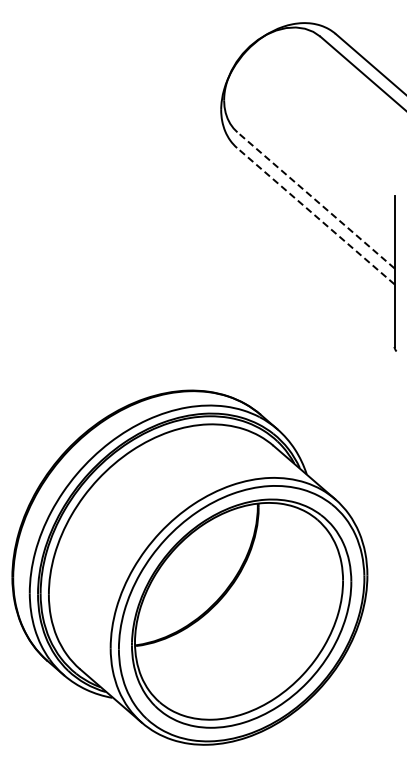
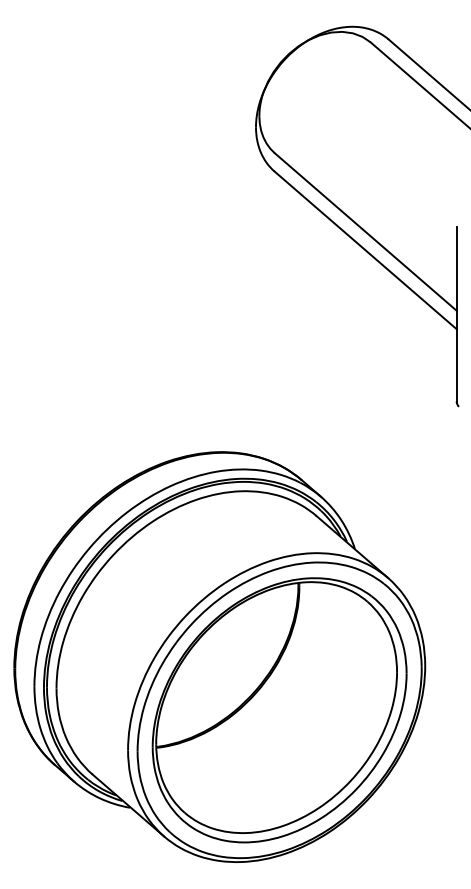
line: (316, 200) -> (366, 232), dashed -> solid
line: (315, 215) -> (365, 249), dashed -> solid

